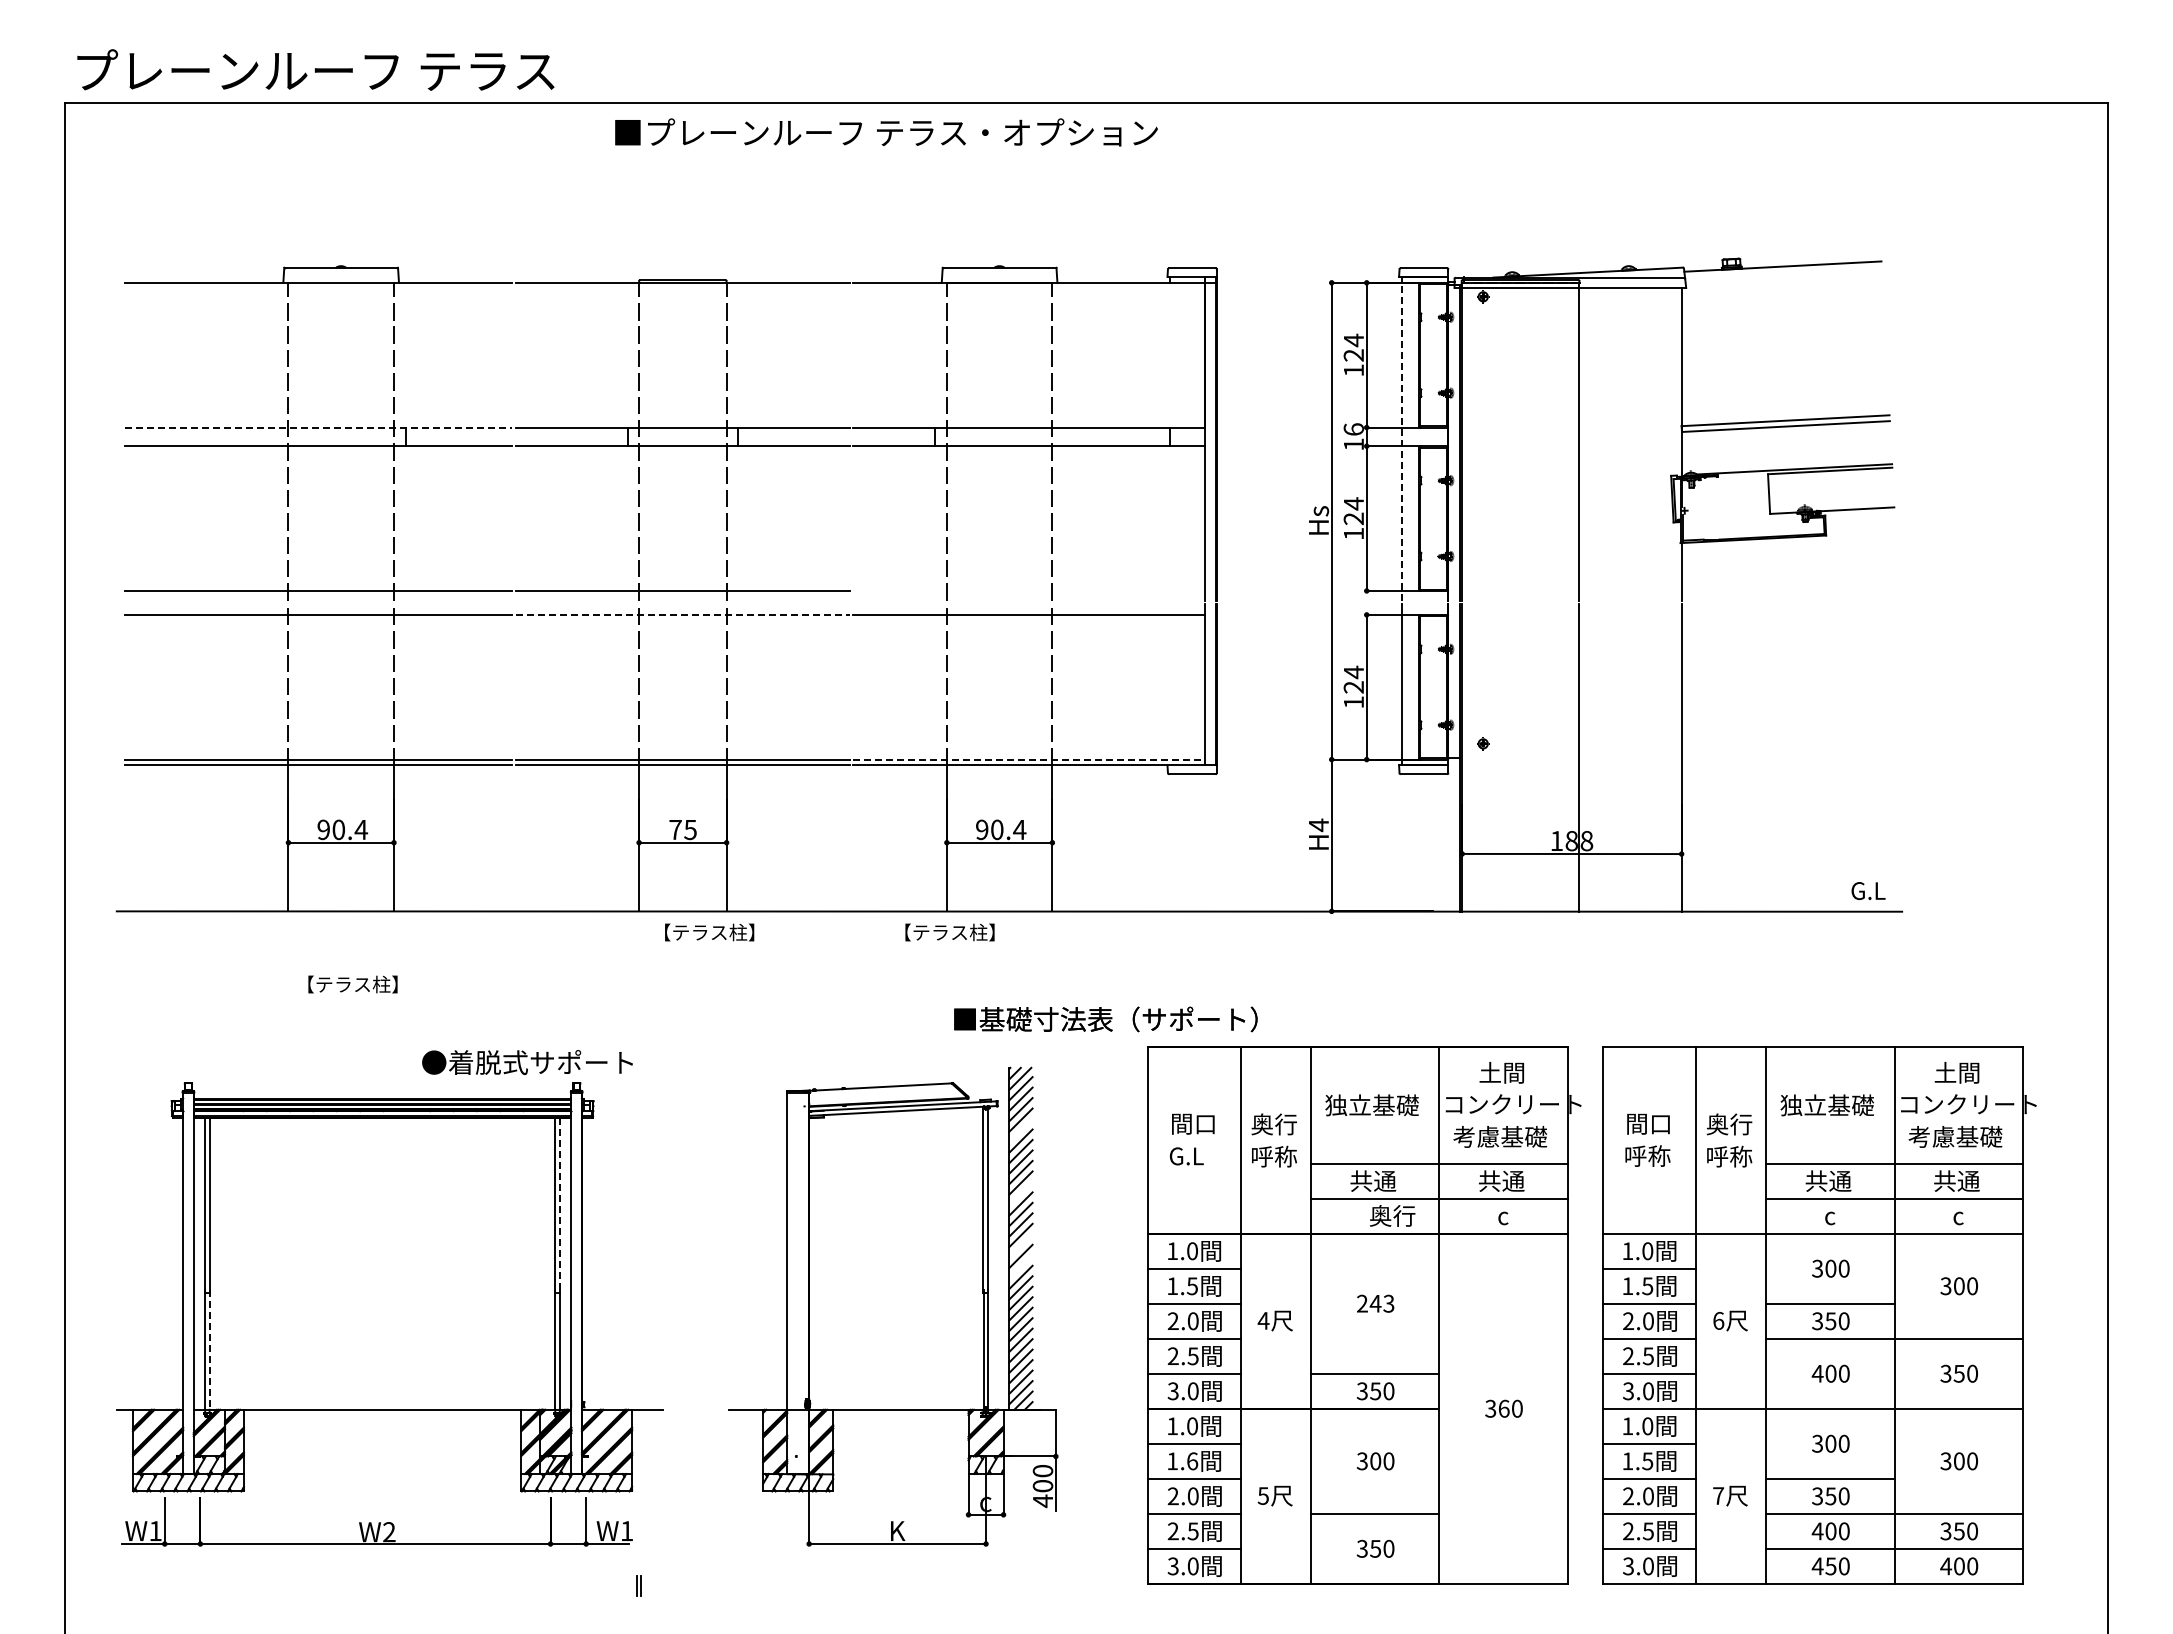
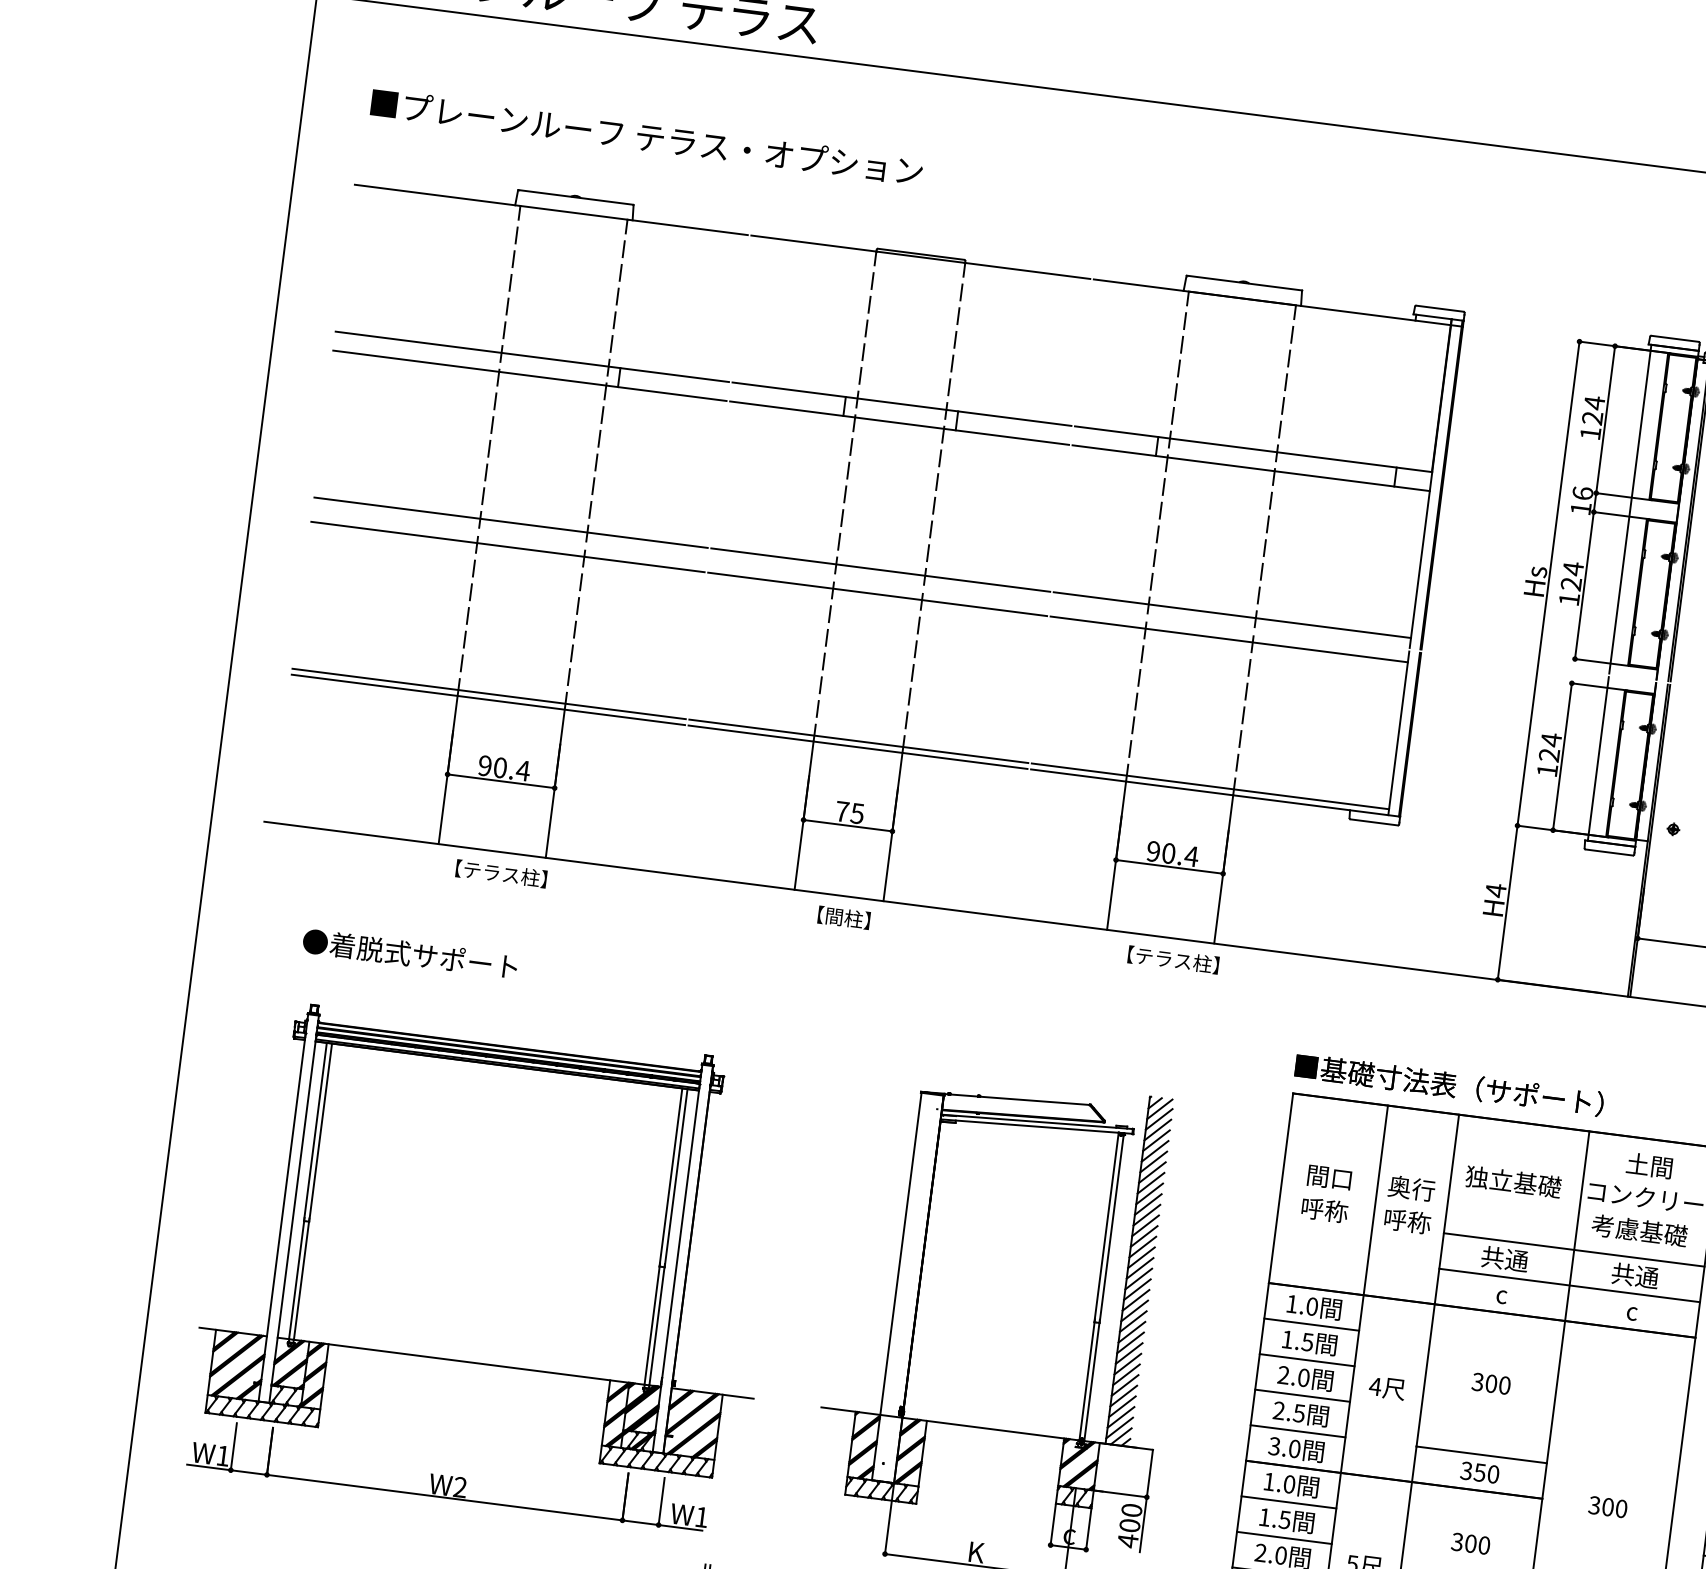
text: (886, 132) -> (646, 137), moved
line: (318, 427) -> (532, 356), dashed -> solid
line: (1401, 438) -> (1630, 508), dashed -> solid
line: (1029, 590) -> (1232, 614), added
line: (682, 614) -> (877, 593), dashed -> solid
line: (1029, 759) -> (1210, 786), dashed -> solid
text: (713, 932) -> (867, 920), 【テラス柱】 -> 【間柱】
text: (949, 932) -> (1172, 959), moved
text: (352, 984) -> (500, 873), moved
text: (1105, 1019) -> (1448, 1085), moved
text: (527, 1062) -> (410, 954), moved
line: (1020, 1130) -> (1153, 1161), added
text: (1192, 1155) -> (1324, 1209), G.L -> 呼称
line: (1020, 1193) -> (1145, 1225), added
line: (560, 1205) -> (676, 1178), dashed -> solid
text: (1392, 1215) -> (1519, 1296), 奥行 -> c
line: (1020, 1245) -> (1138, 1278), added
line: (1020, 1266) -> (1135, 1299), added
text: (1375, 1303) -> (1491, 1383), 243 -> 300
line: (209, 1350) -> (301, 1279), dashed -> solid
text: (1503, 1408) -> (1607, 1506), 360 -> 300
text: (1192, 1461) -> (1284, 1520), 1.6 -> 1.5

